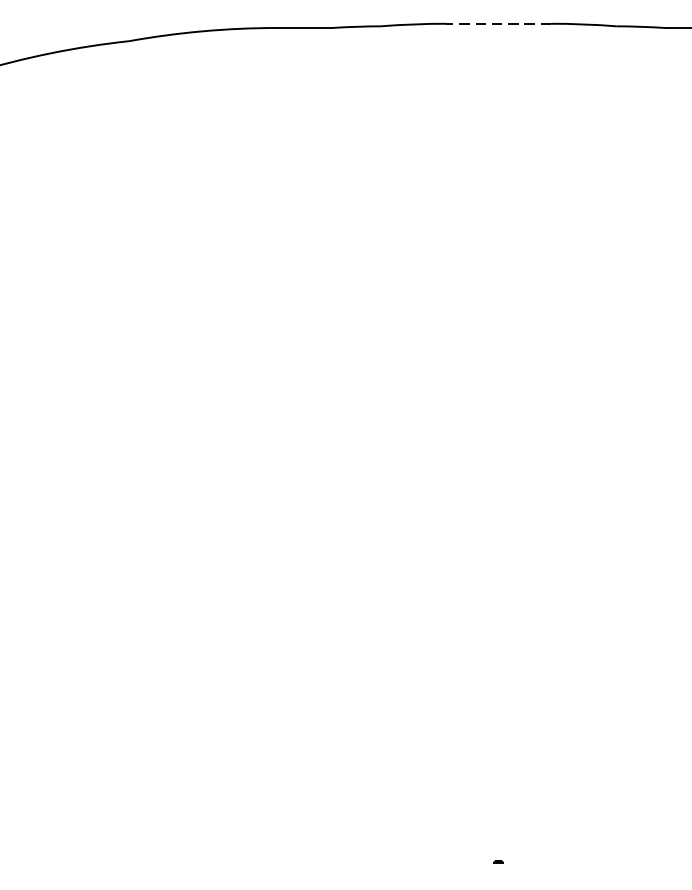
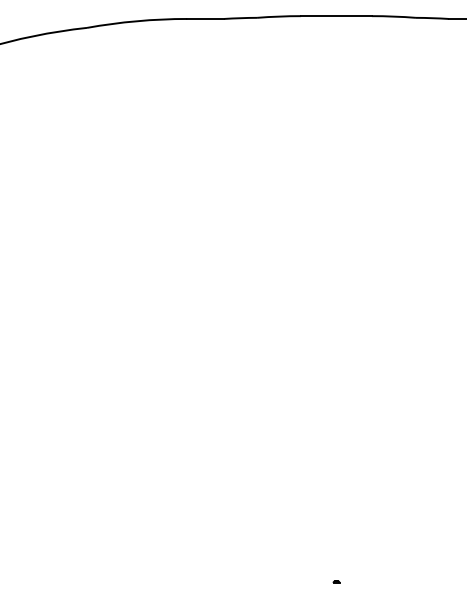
line: (498, 24) -> (336, 16), dashed -> solid

